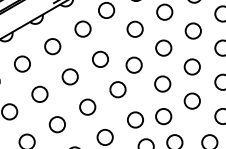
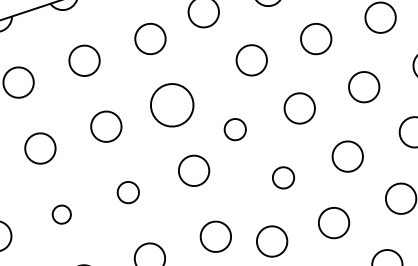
circle: (100, 58) -> (172, 103), size x1.4
circle: (133, 64) -> (234, 128), size x0.7
circle: (162, 83) -> (283, 176), size x0.7
circle: (87, 106) -> (128, 191), size x0.7
circle: (56, 124) -> (60, 213), size x0.6

